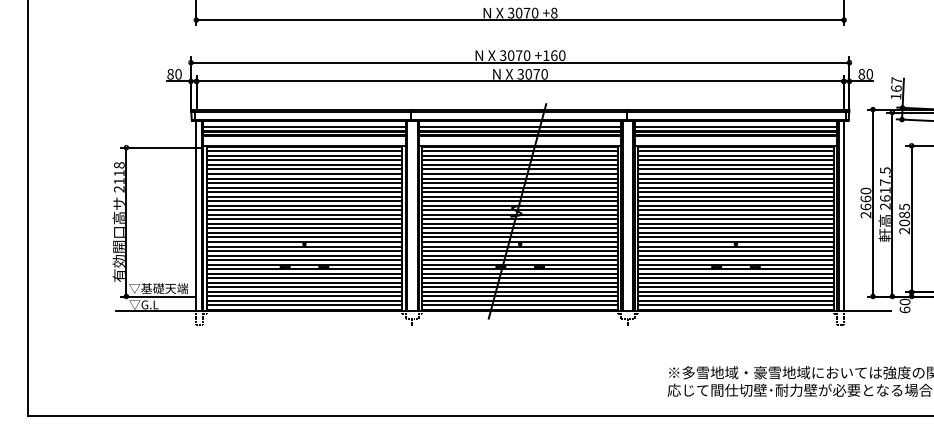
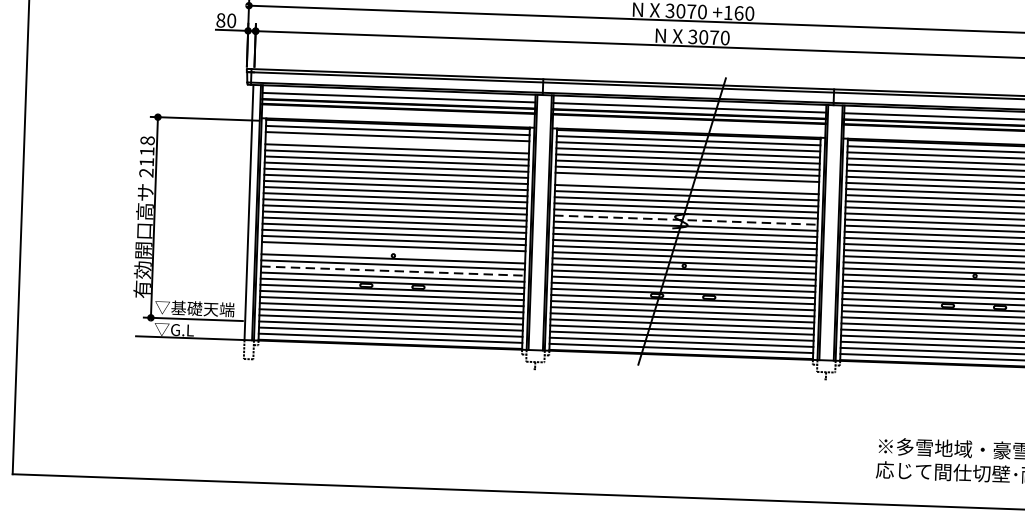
line: (304, 160) -> (397, 142), removed
line: (519, 183) -> (686, 183), removed
line: (520, 210) -> (686, 220), solid -> dashed
line: (304, 242) -> (393, 253), removed
line: (304, 255) -> (392, 270), solid -> dashed

